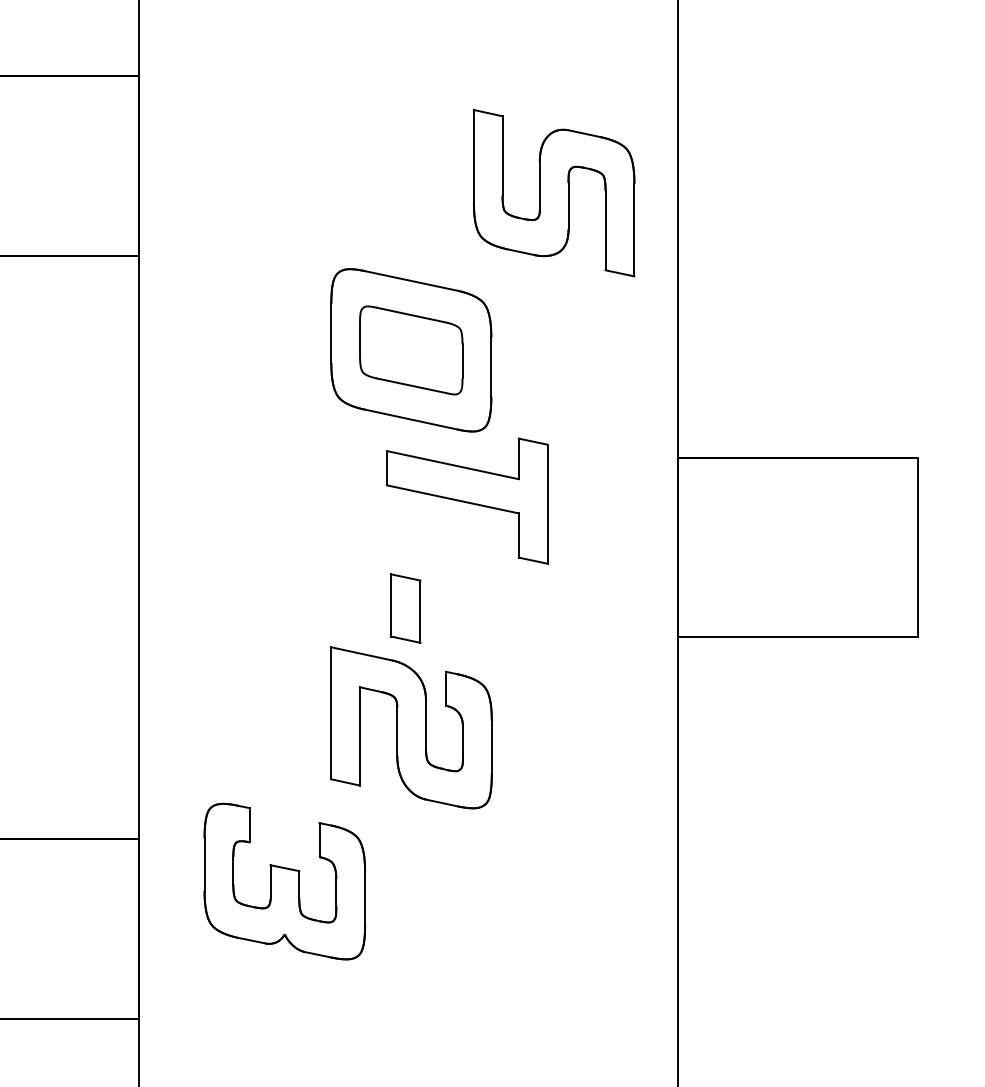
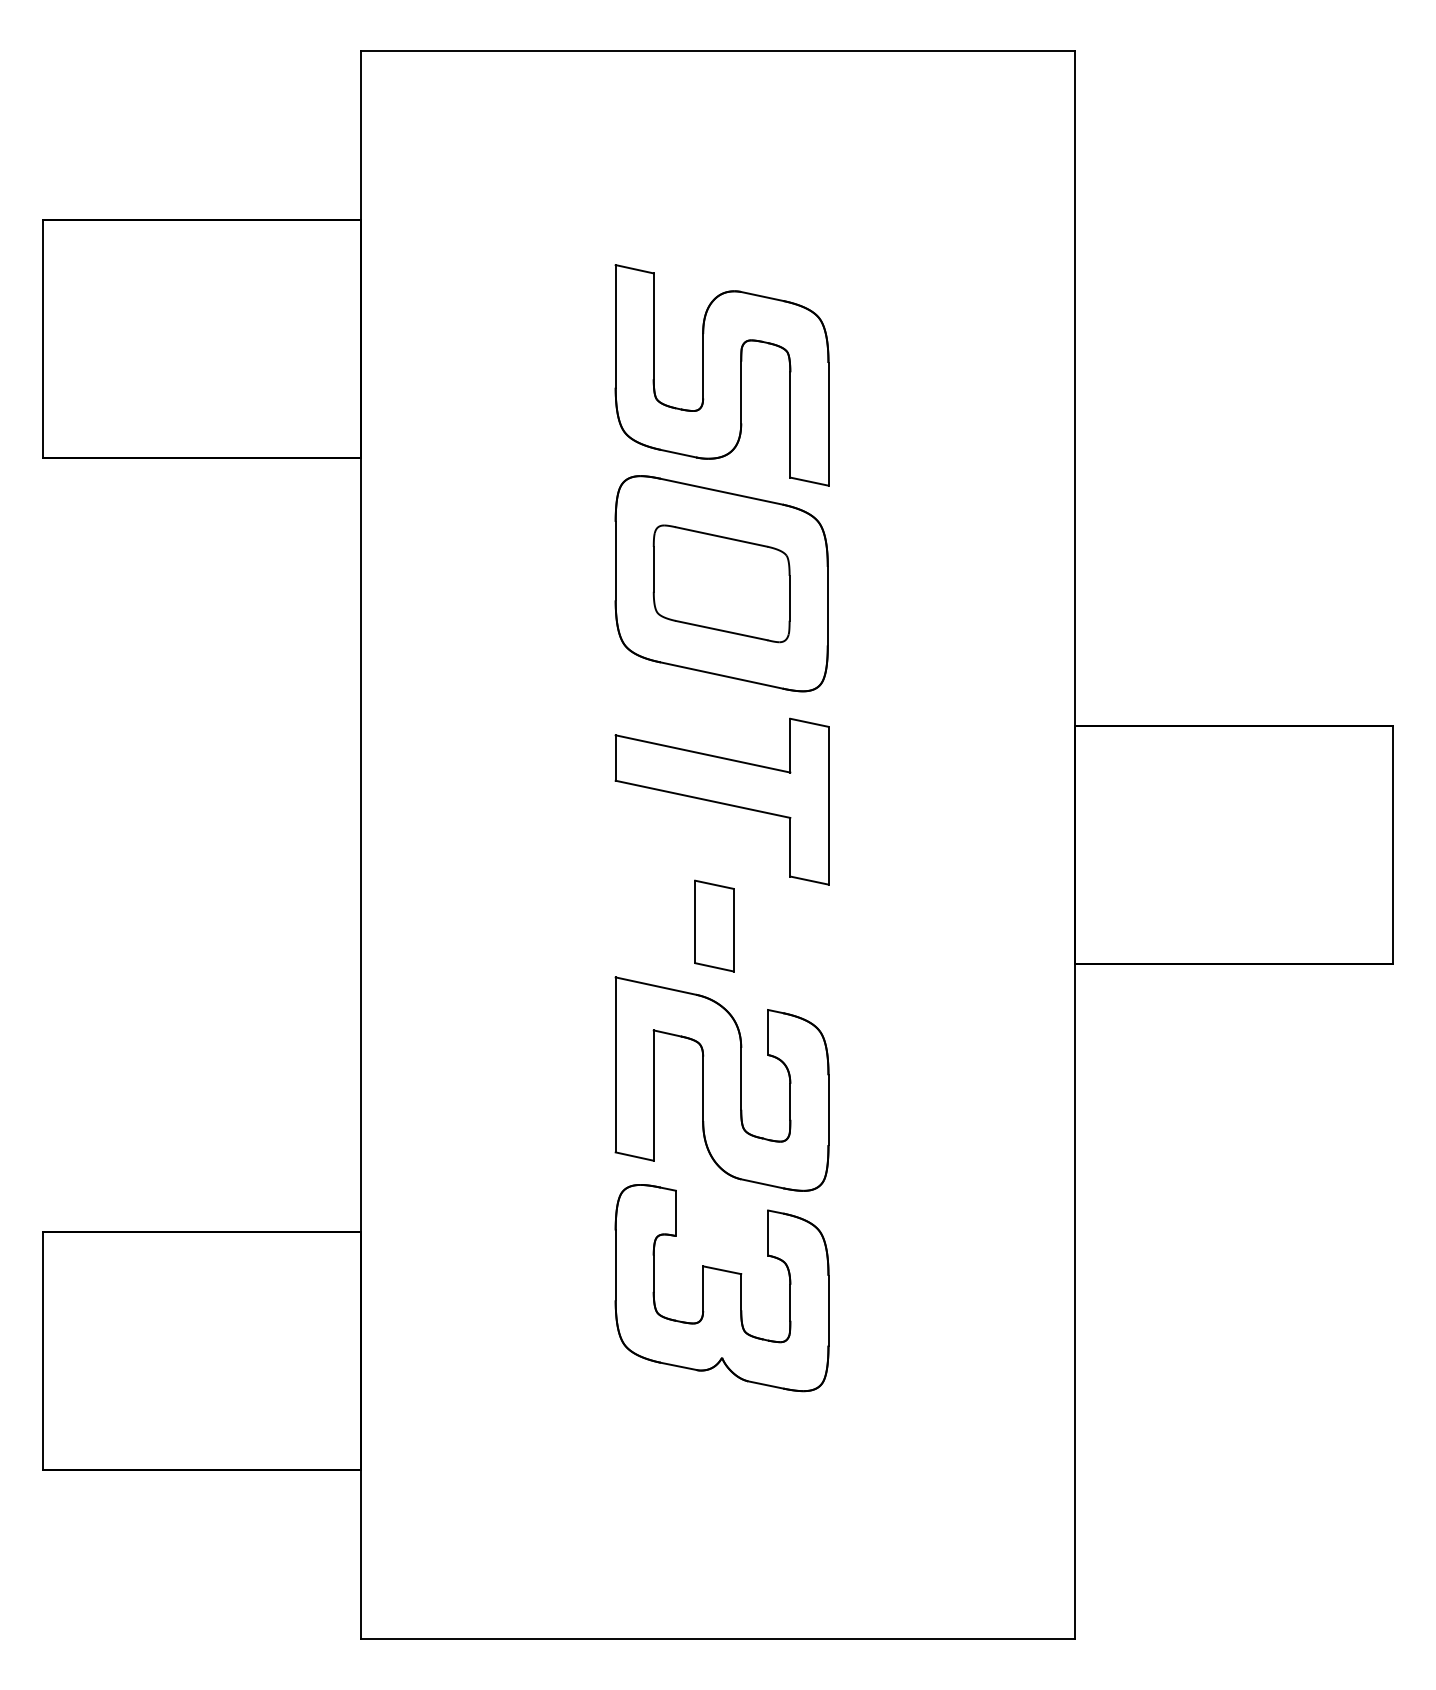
part: (553, 193) -> (721, 375), moved
part: (466, 501) -> (721, 801), moved
part: (284, 881) -> (721, 1288), moved

